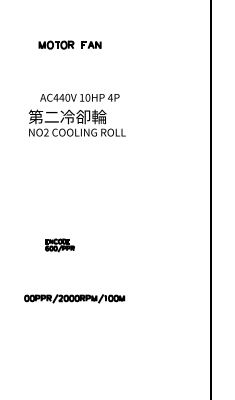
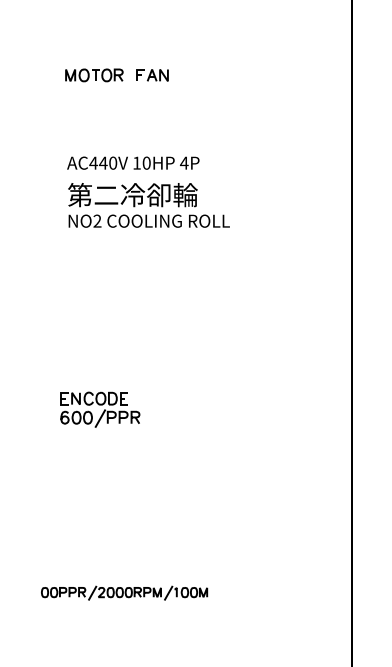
text: (76, 122) -> (147, 204), moved
part: (59, 245) -> (99, 409), size x1.67
part: (74, 298) -> (124, 592), moved

